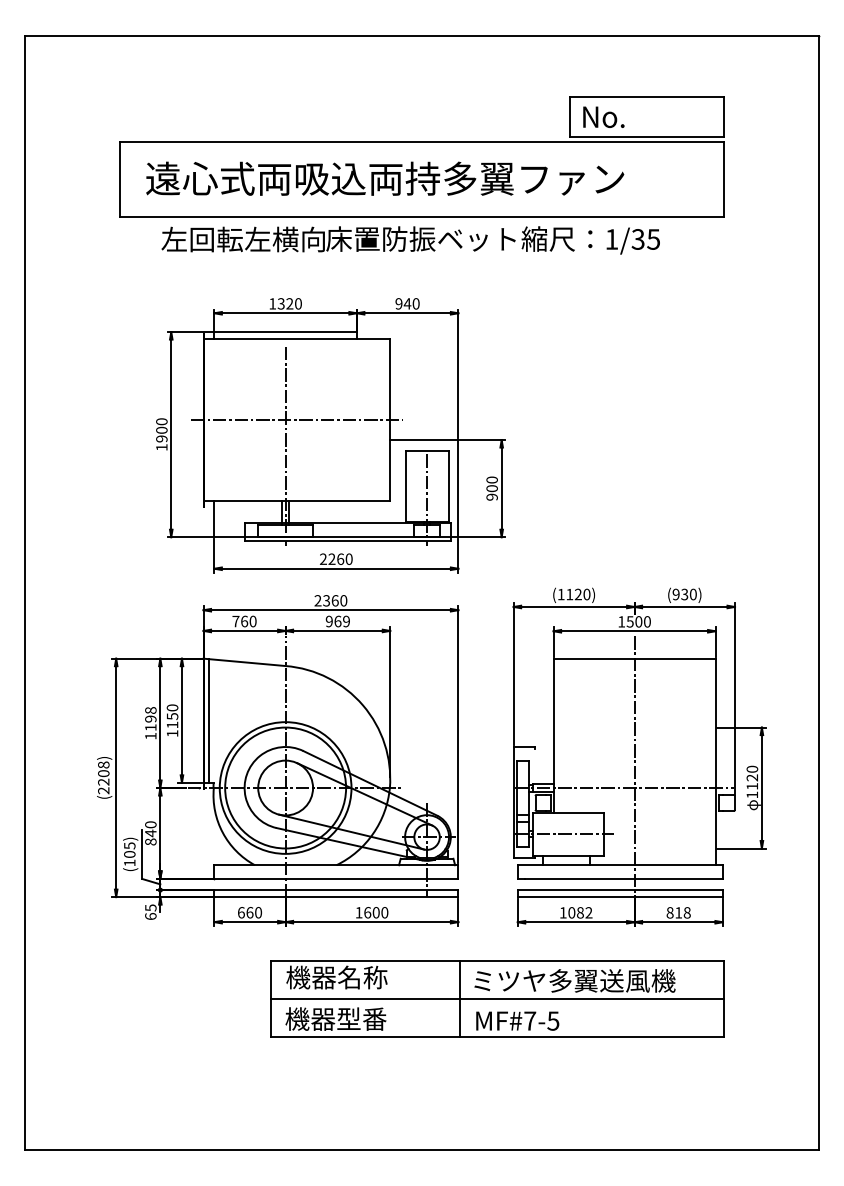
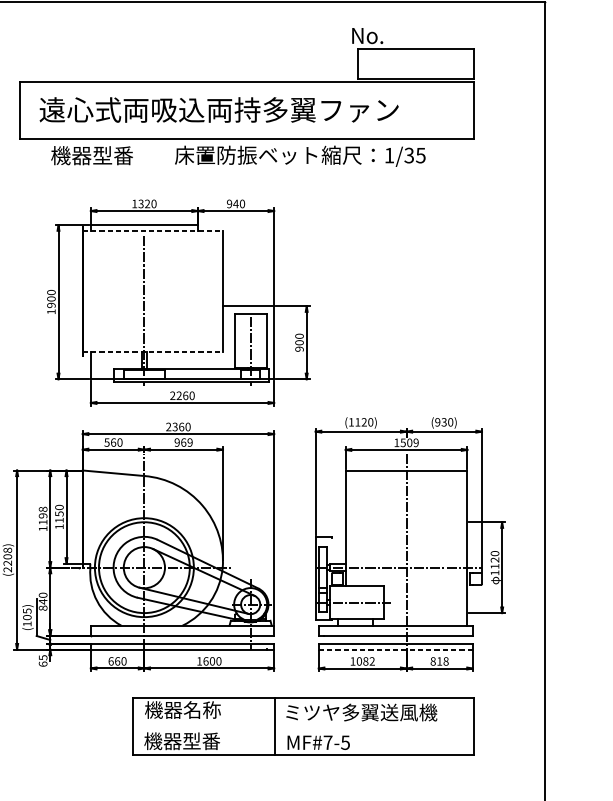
text: (603, 116) -> (367, 35), moved
text: (242, 239) -> (111, 155), 左回転左横向 -> 機器型番
line: (297, 339) -> (153, 230), solid -> dashed
line: (296, 420) -> (152, 291), removed
line: (297, 501) -> (153, 352), solid -> dashed
text: (235, 621) -> (106, 442), 760 -> 560
text: (646, 621) -> (415, 442), 1500 -> 1509
line: (208, 720) -> (86, 516), removed
line: (620, 897) -> (395, 649), solid -> dashed
line: (497, 999) -> (303, 726), removed

